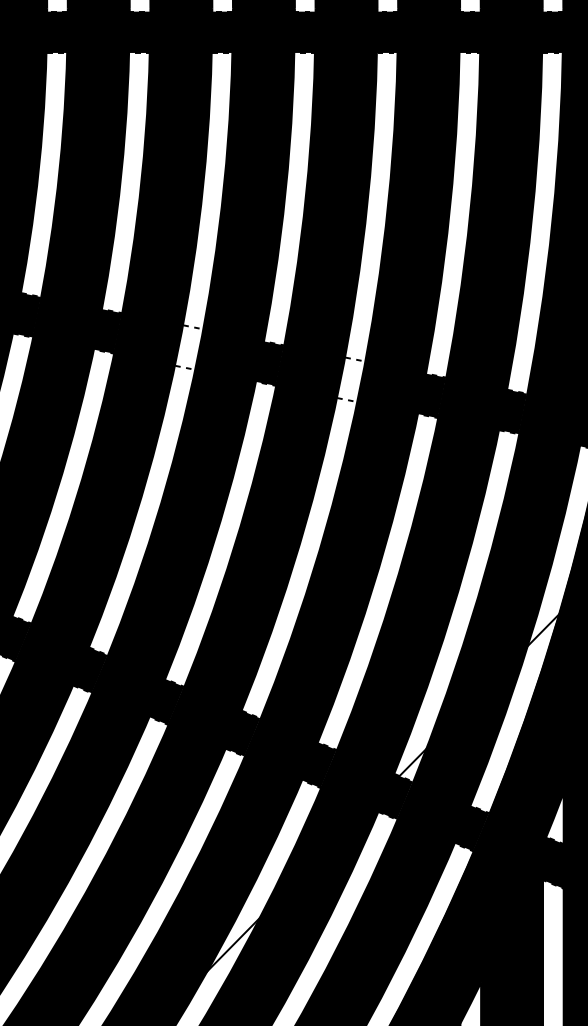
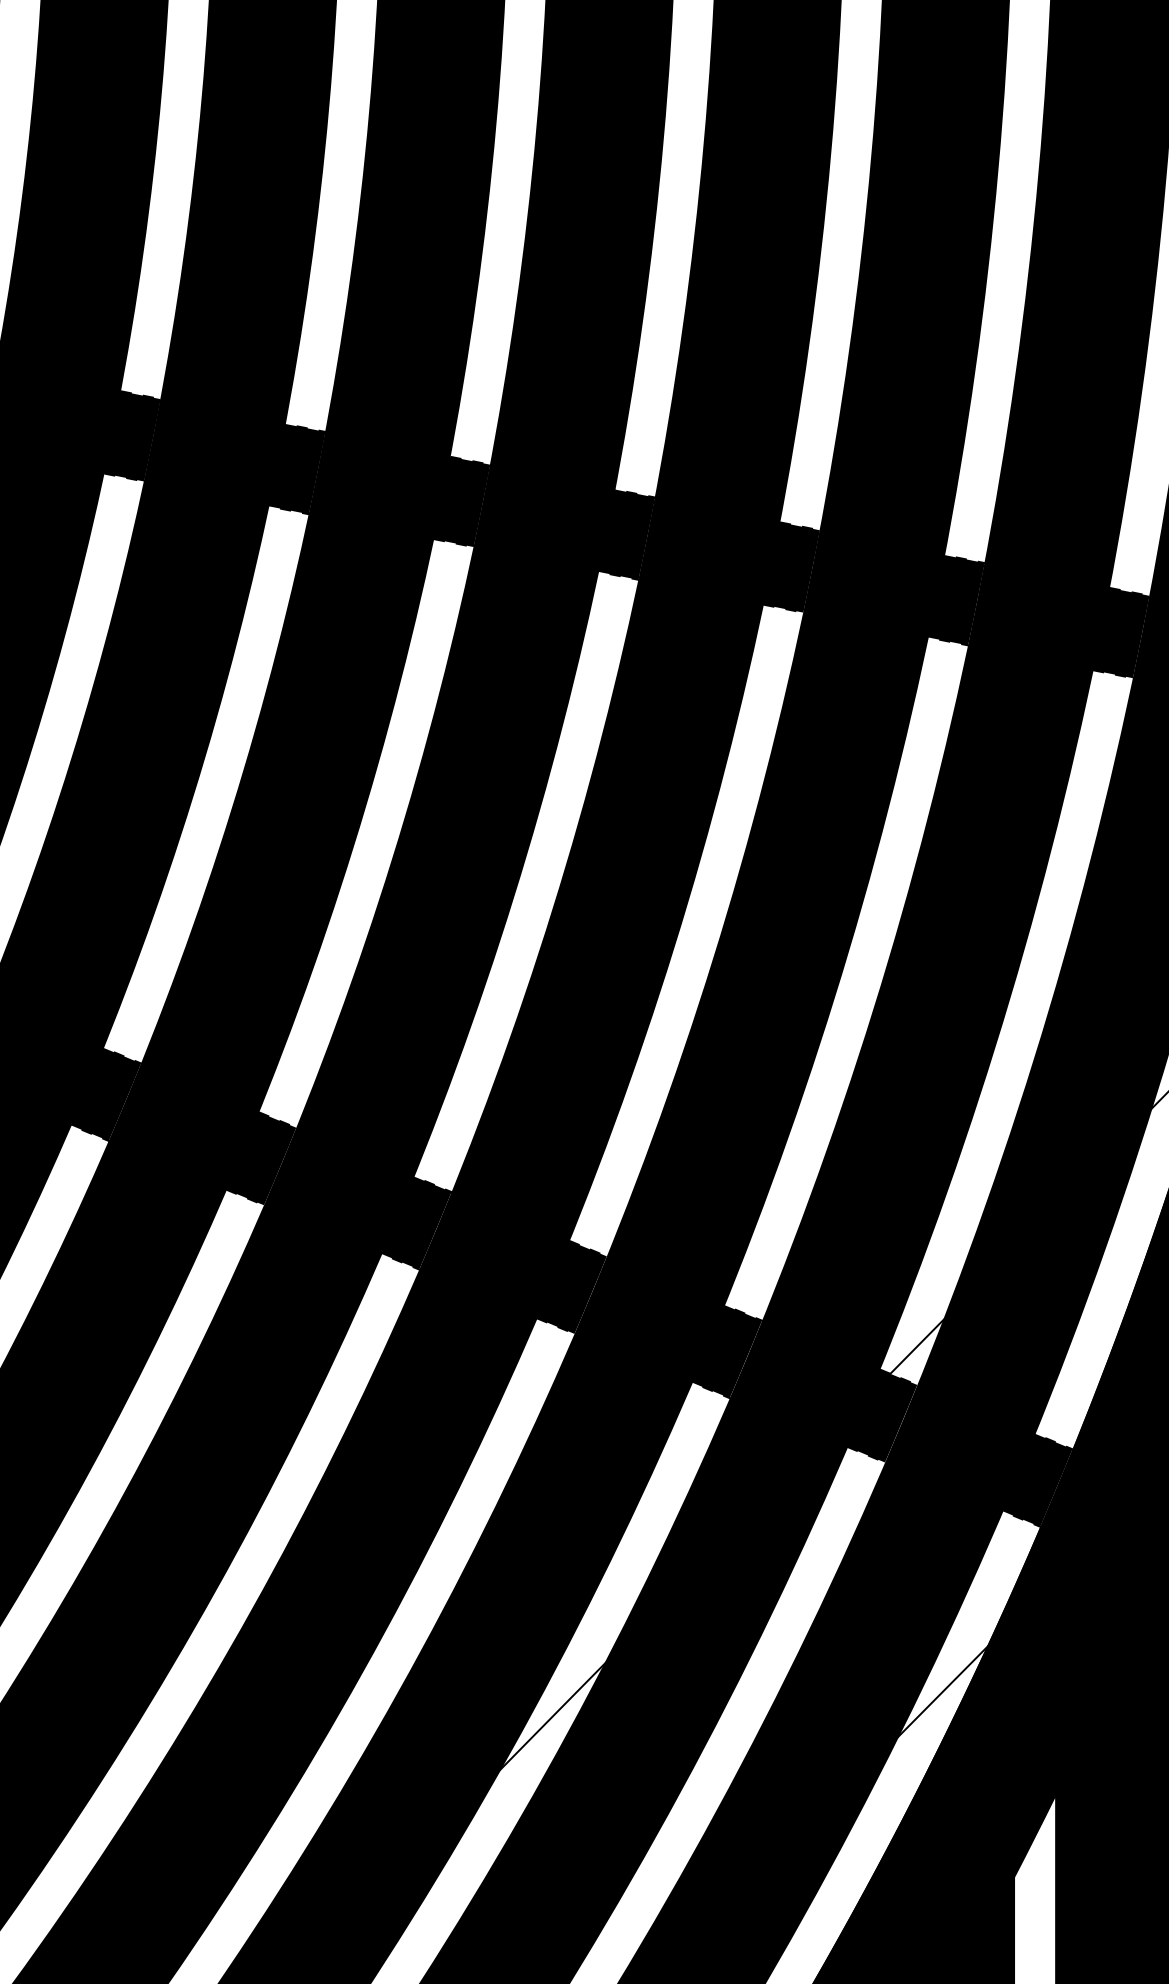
fill: (188, 347) -> (460, 501), added
fill: (350, 379) -> (790, 566), added

